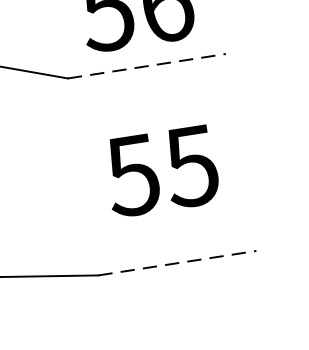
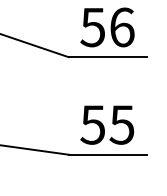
line: (148, 66) -> (108, 57), dashed -> solid
text: (162, 169) -> (107, 124), moved
line: (178, 262) -> (108, 154), dashed -> solid

